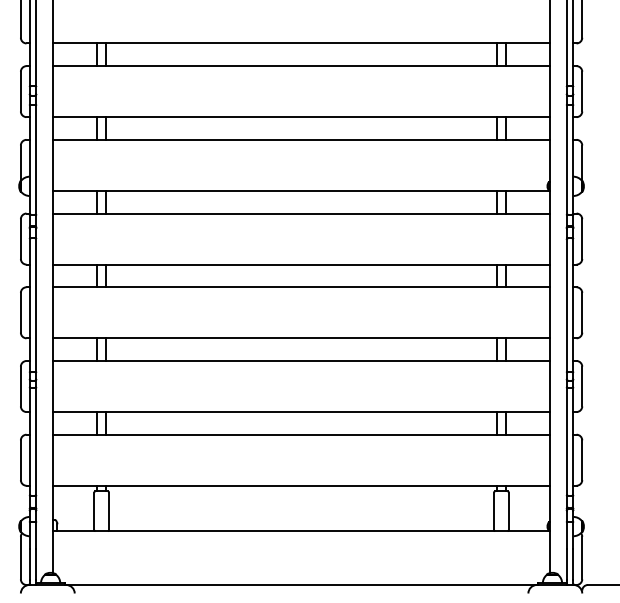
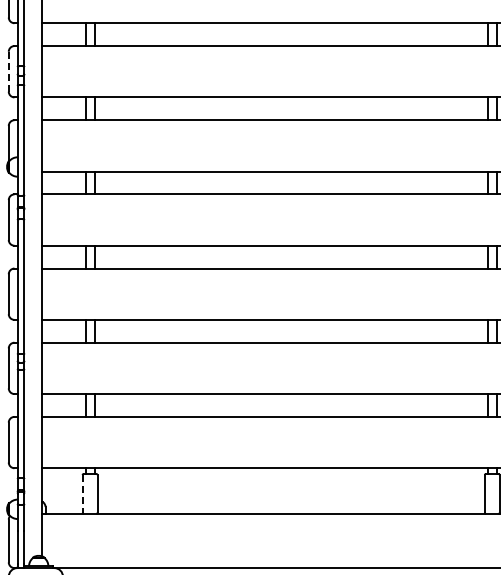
line: (20, 91) -> (8, 71), solid -> dashed
line: (94, 511) -> (82, 494), solid -> dashed

